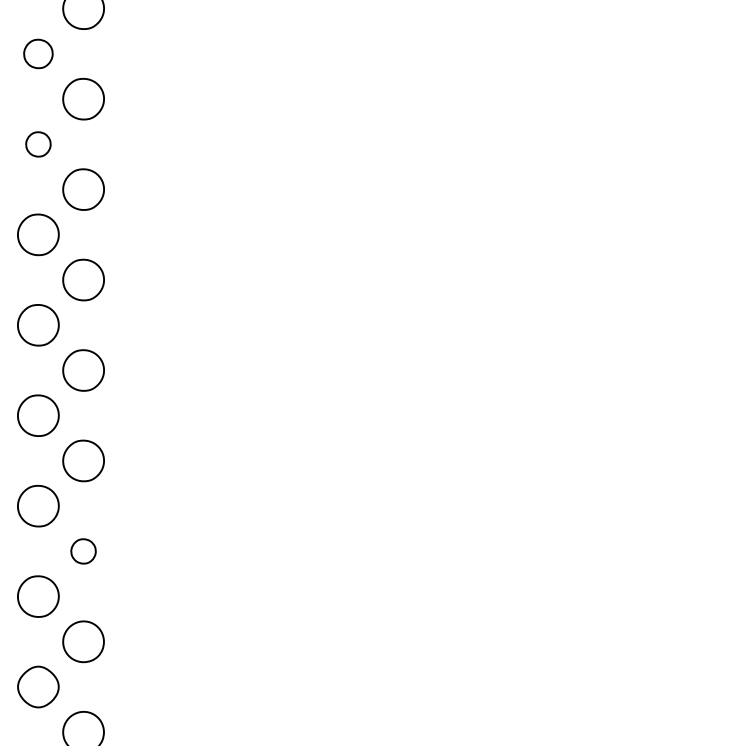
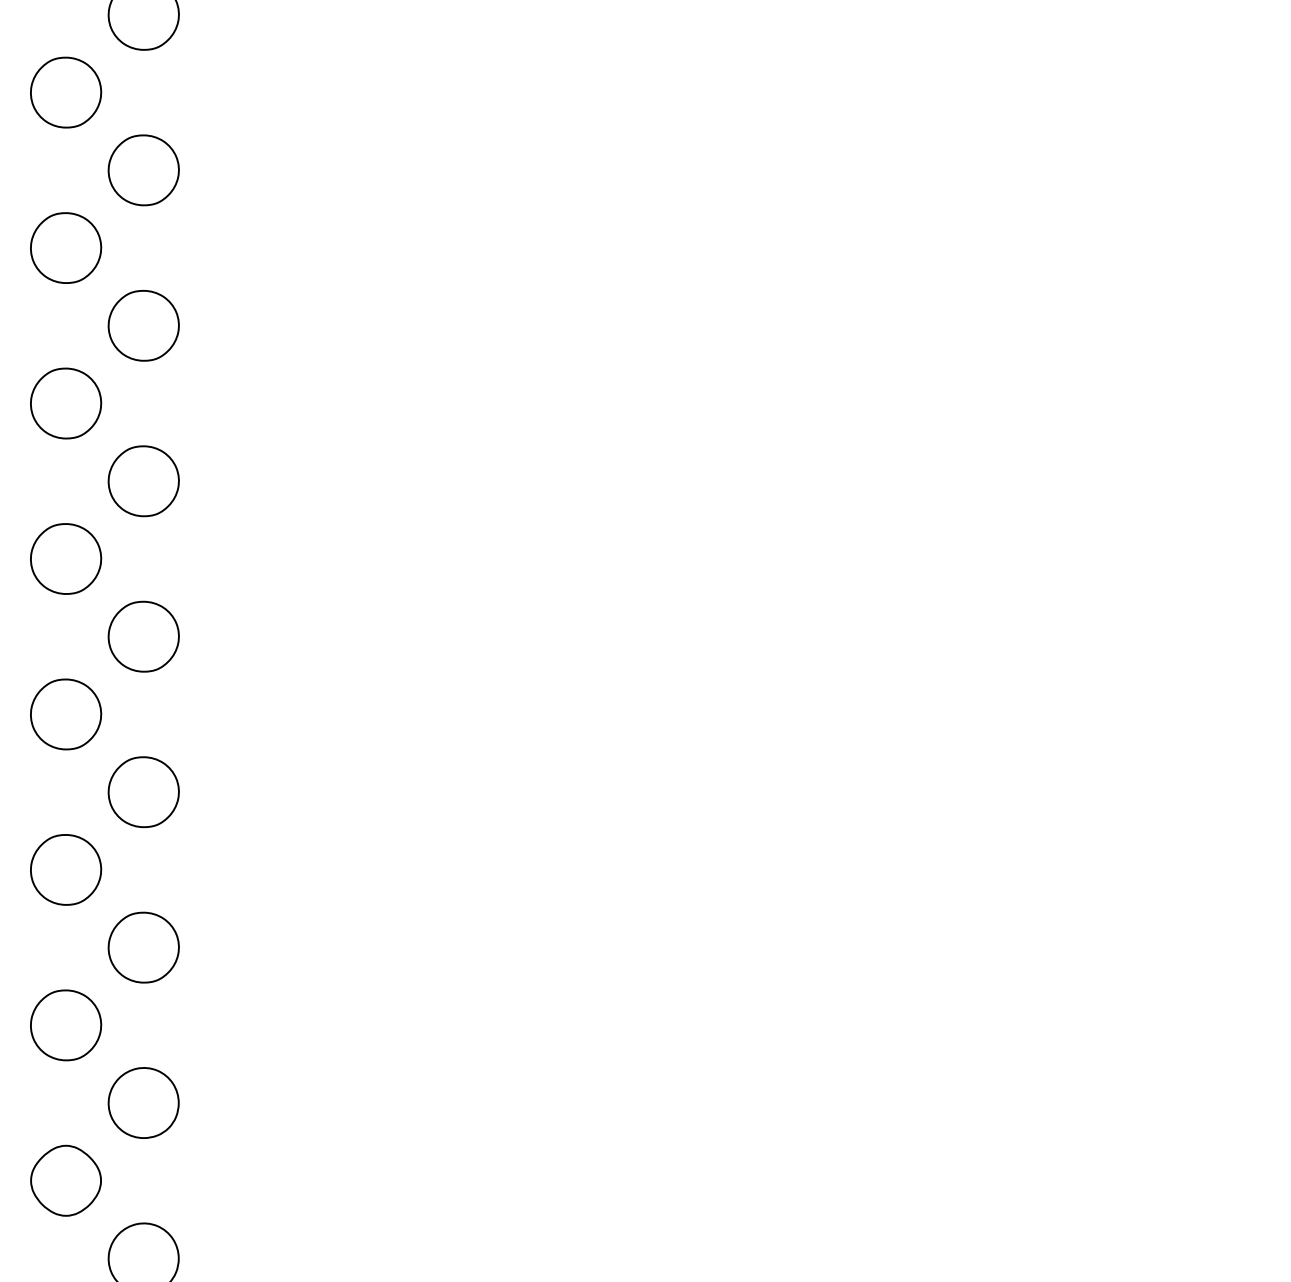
part: (38, 53) -> (66, 91), size x1.43
part: (38, 144) -> (66, 248), size x1.67
part: (83, 551) -> (143, 947), size x1.67

